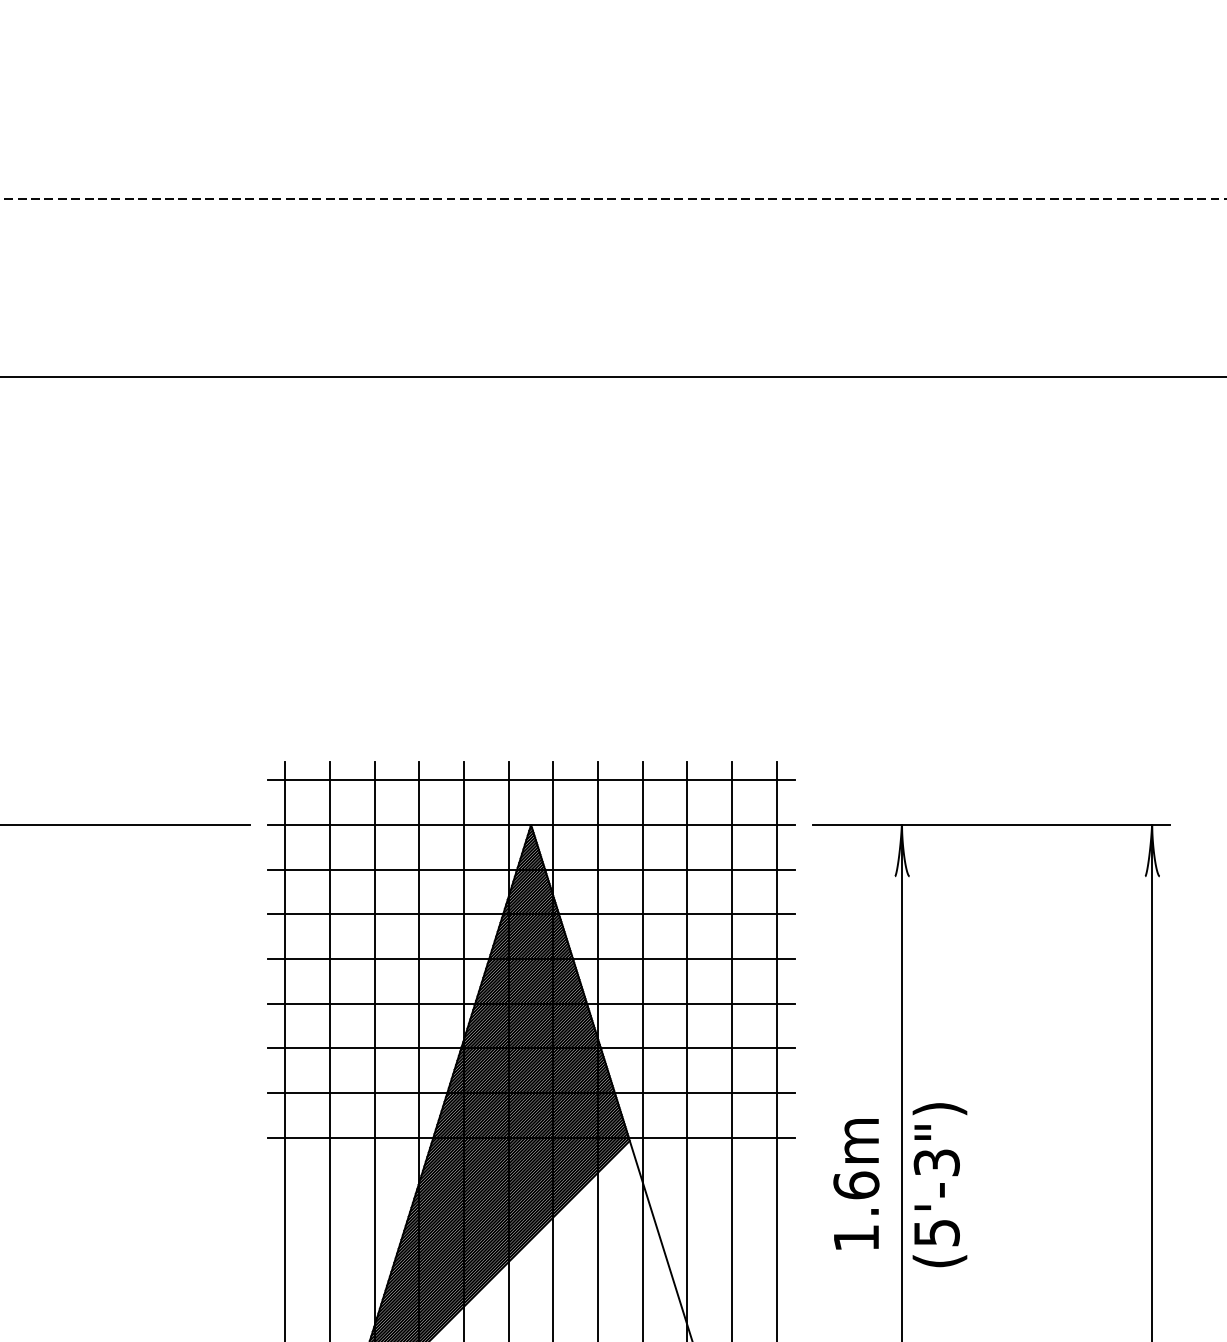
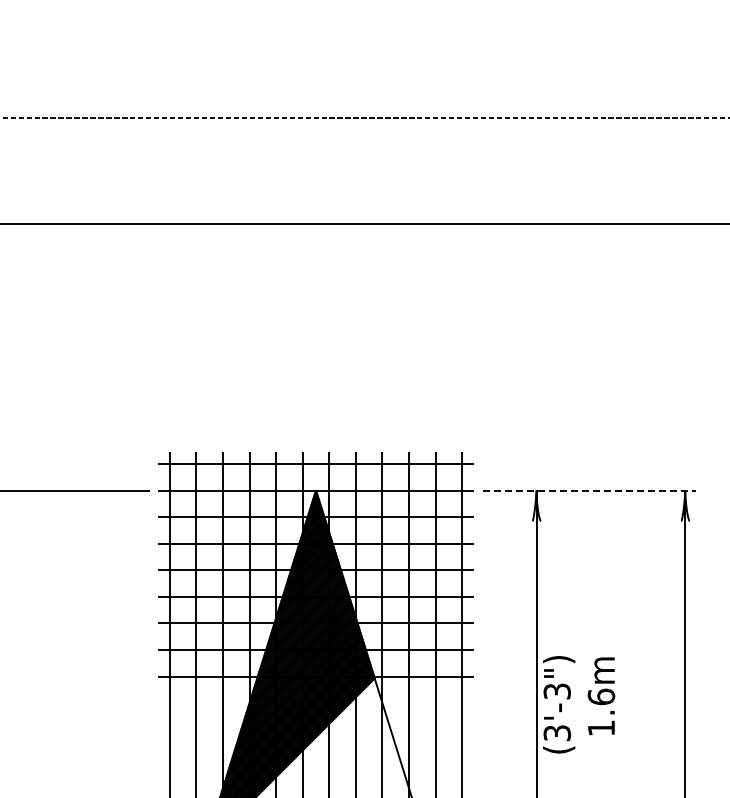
line: (992, 824) -> (590, 490), solid -> dashed
text: (856, 1184) -> (601, 696), moved
text: (935, 1231) -> (556, 732), (5'-3") -> (3'-3")

